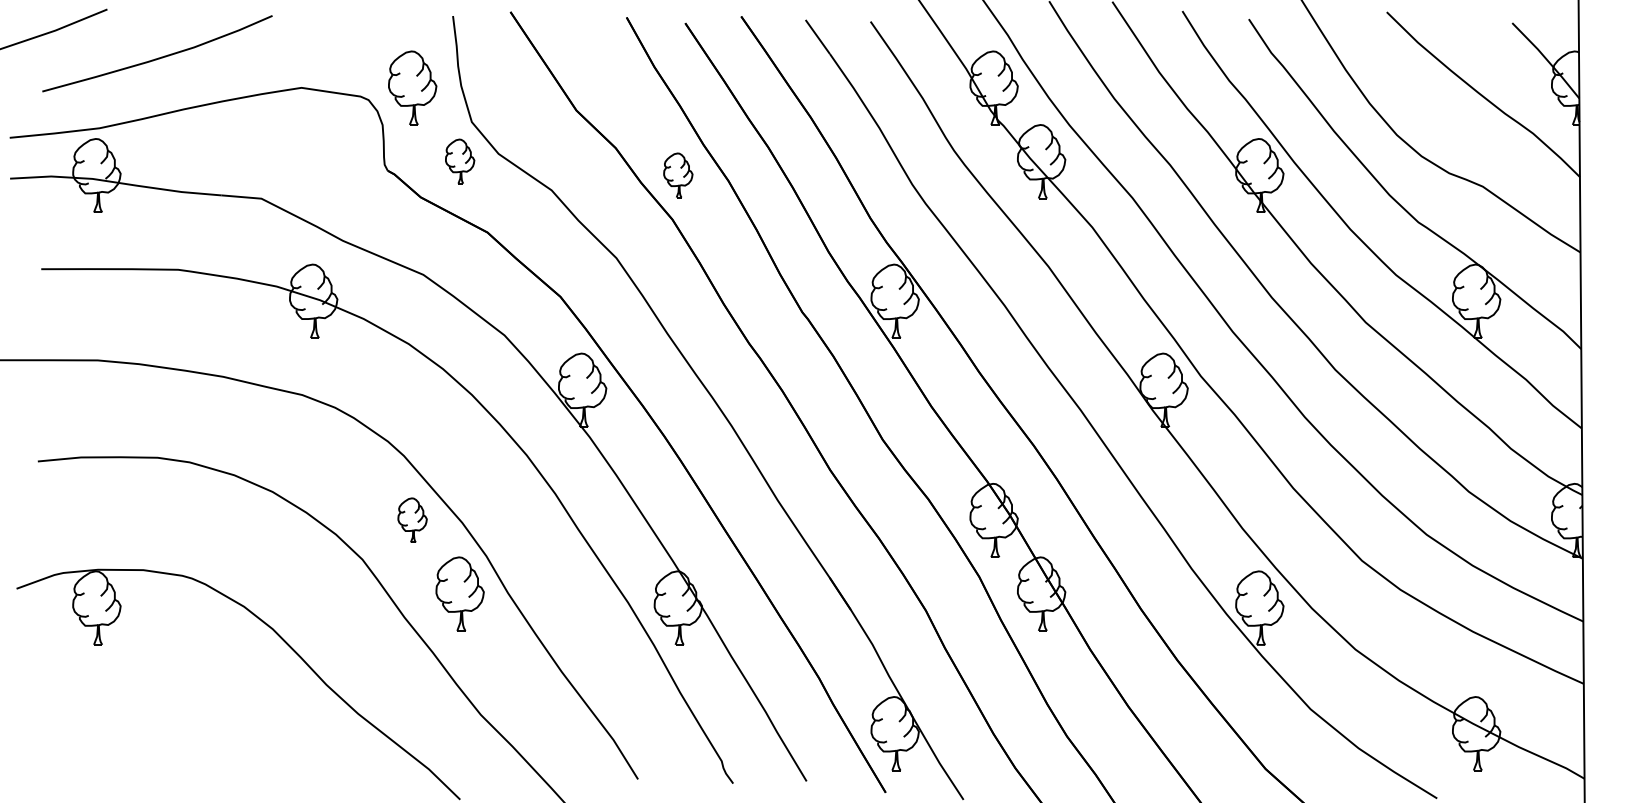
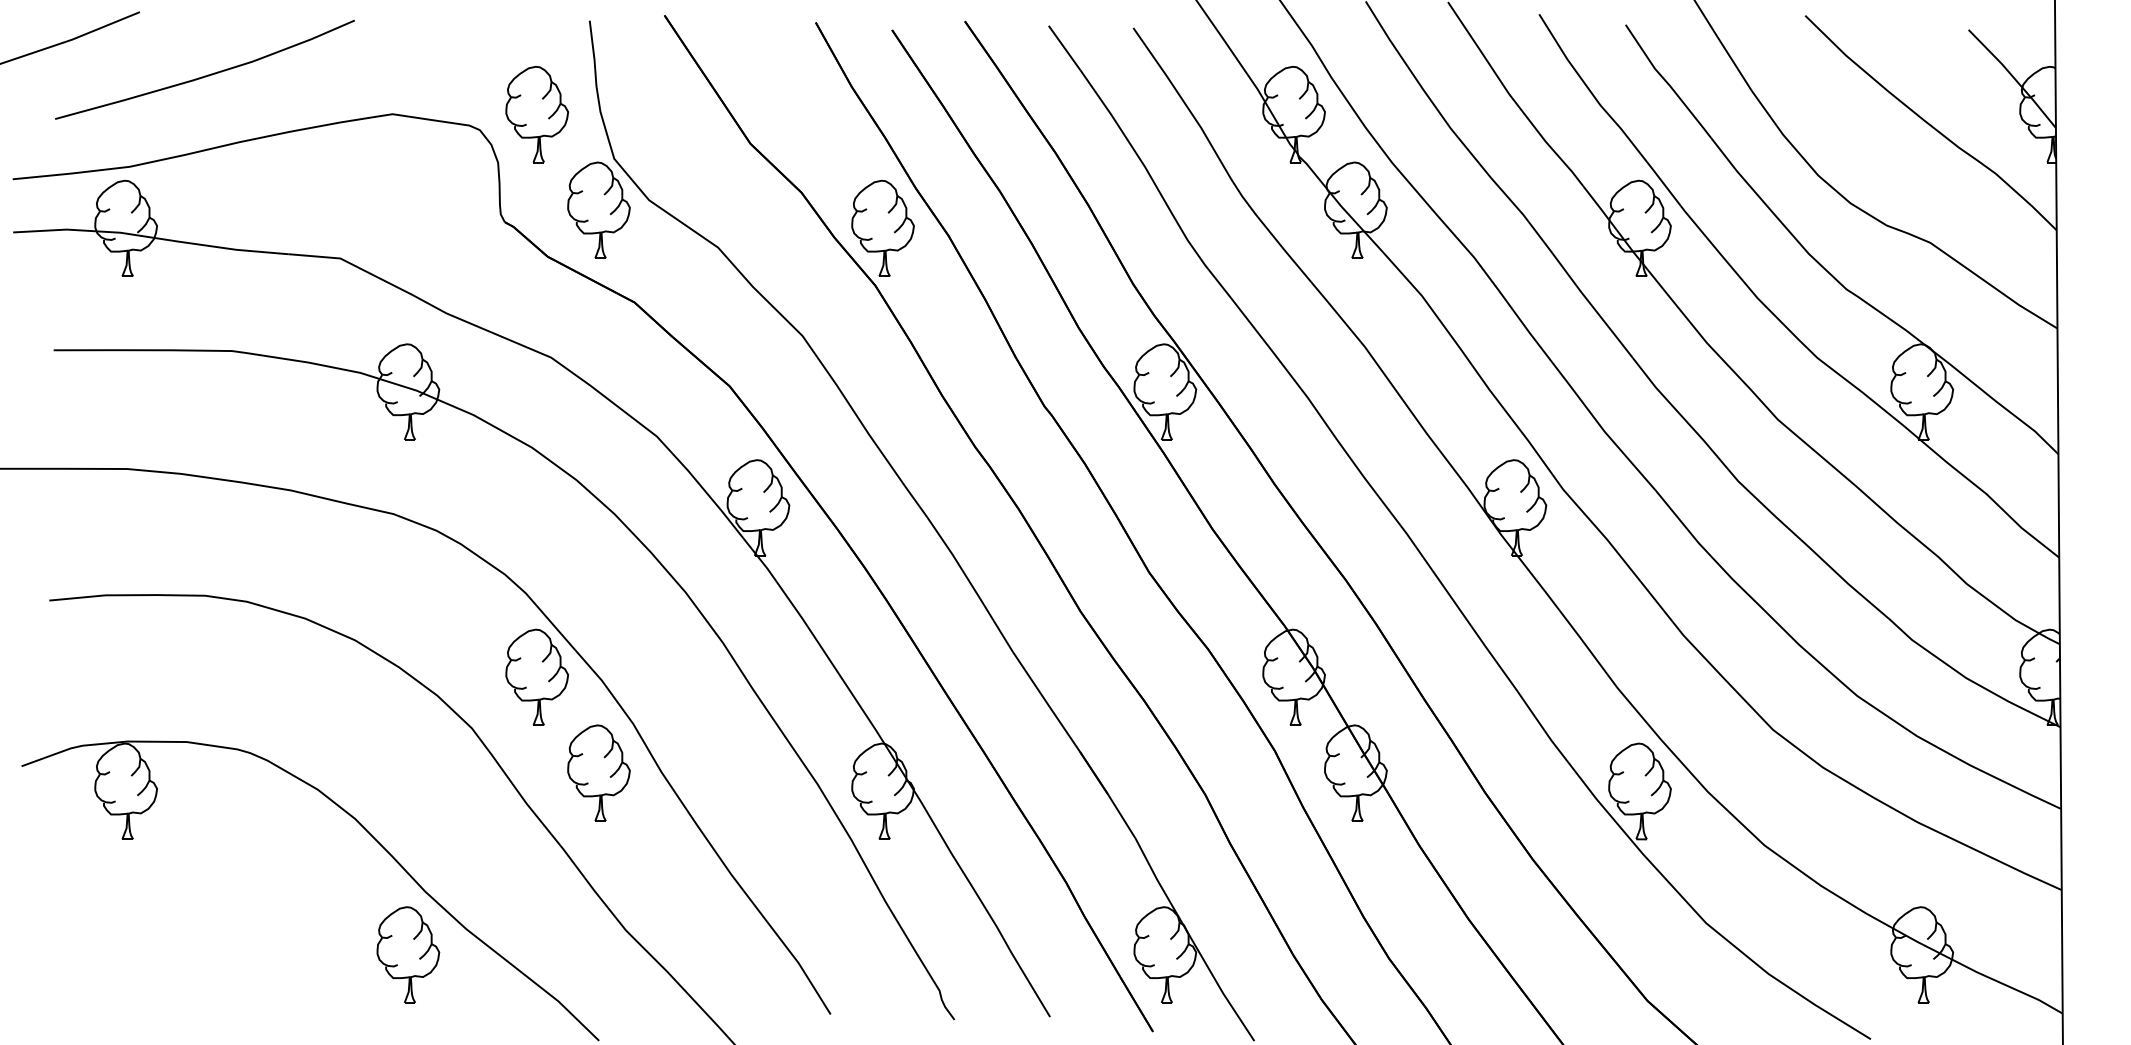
part: (459, 161) -> (598, 209), size x1.67
part: (677, 174) -> (882, 227), size x1.67
part: (412, 519) -> (536, 676), size x1.67
part: (313, 733) -> (408, 954), added

